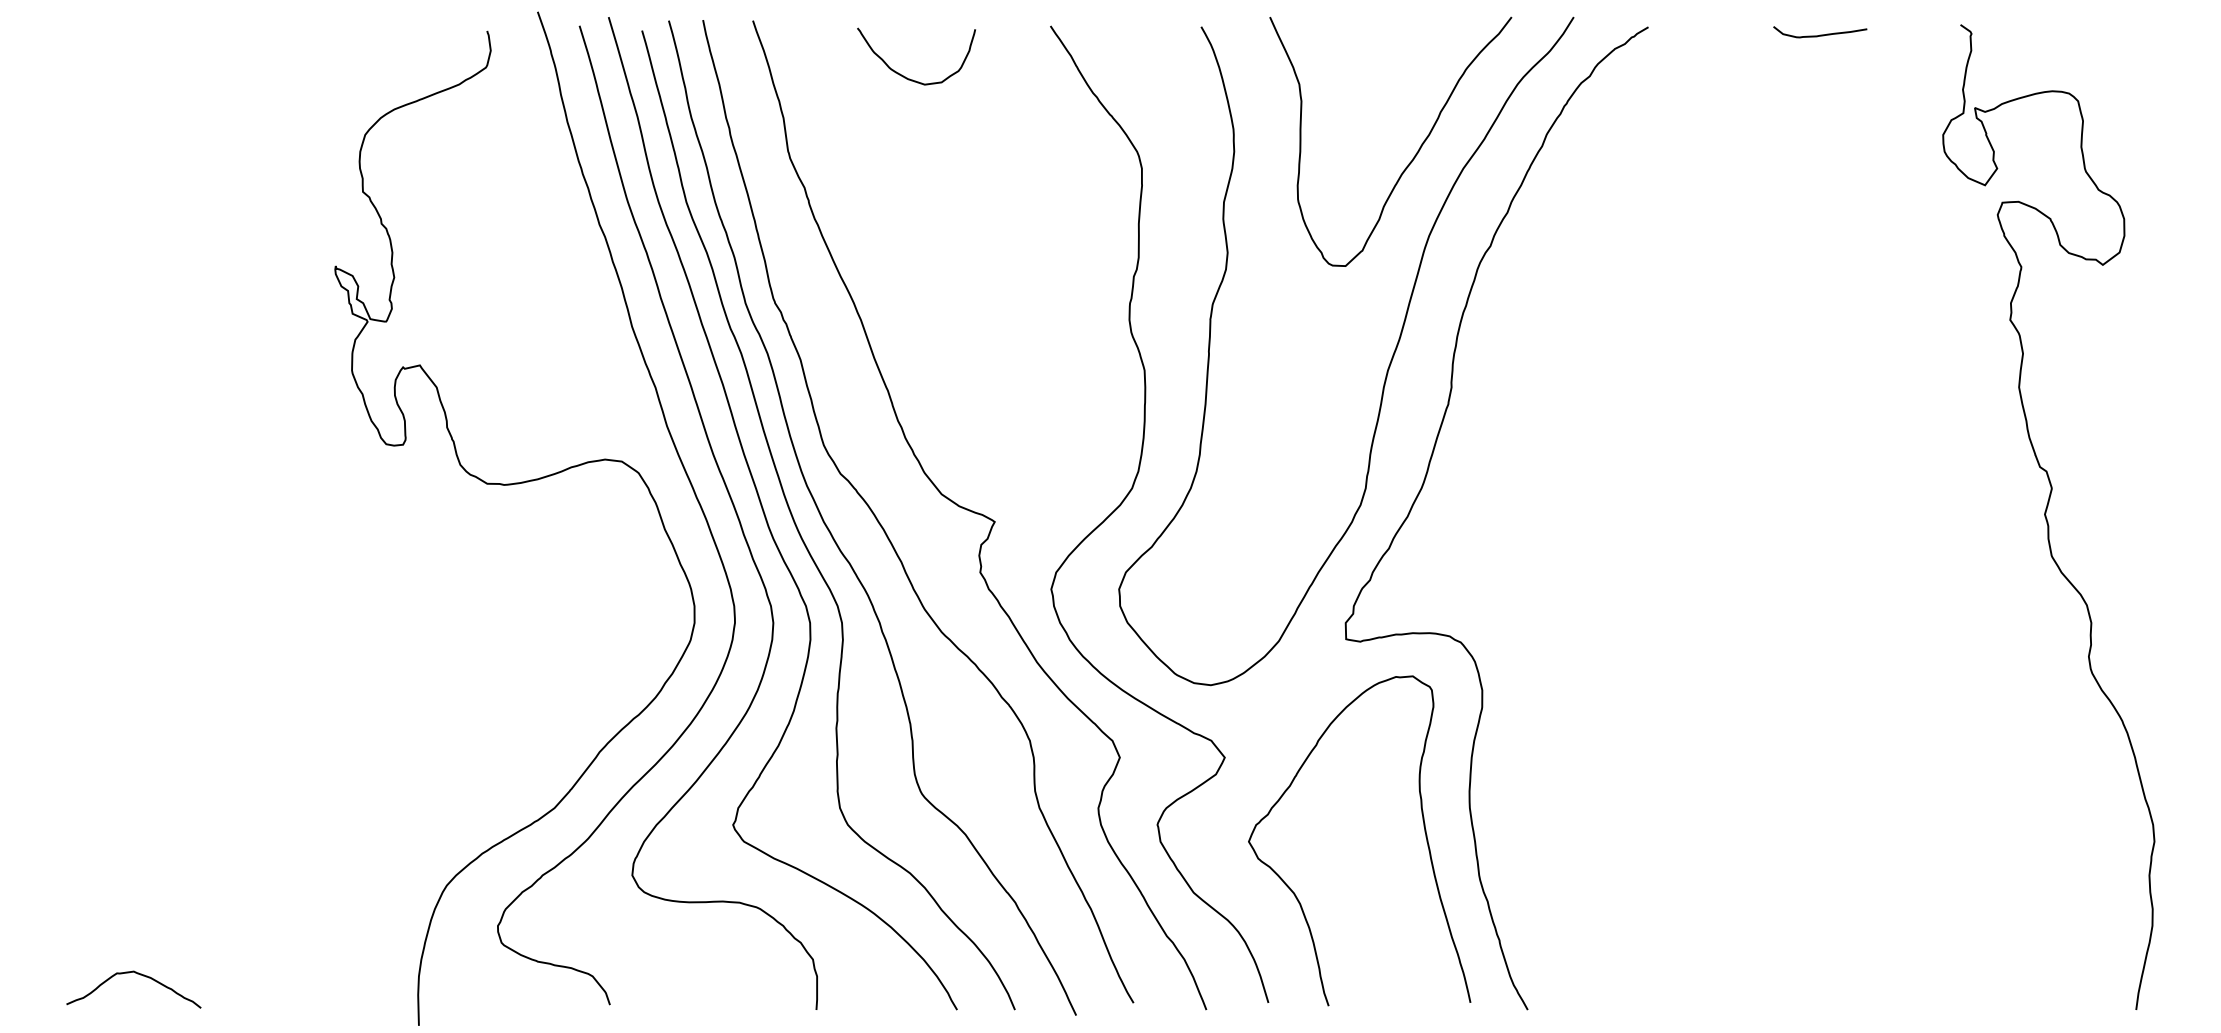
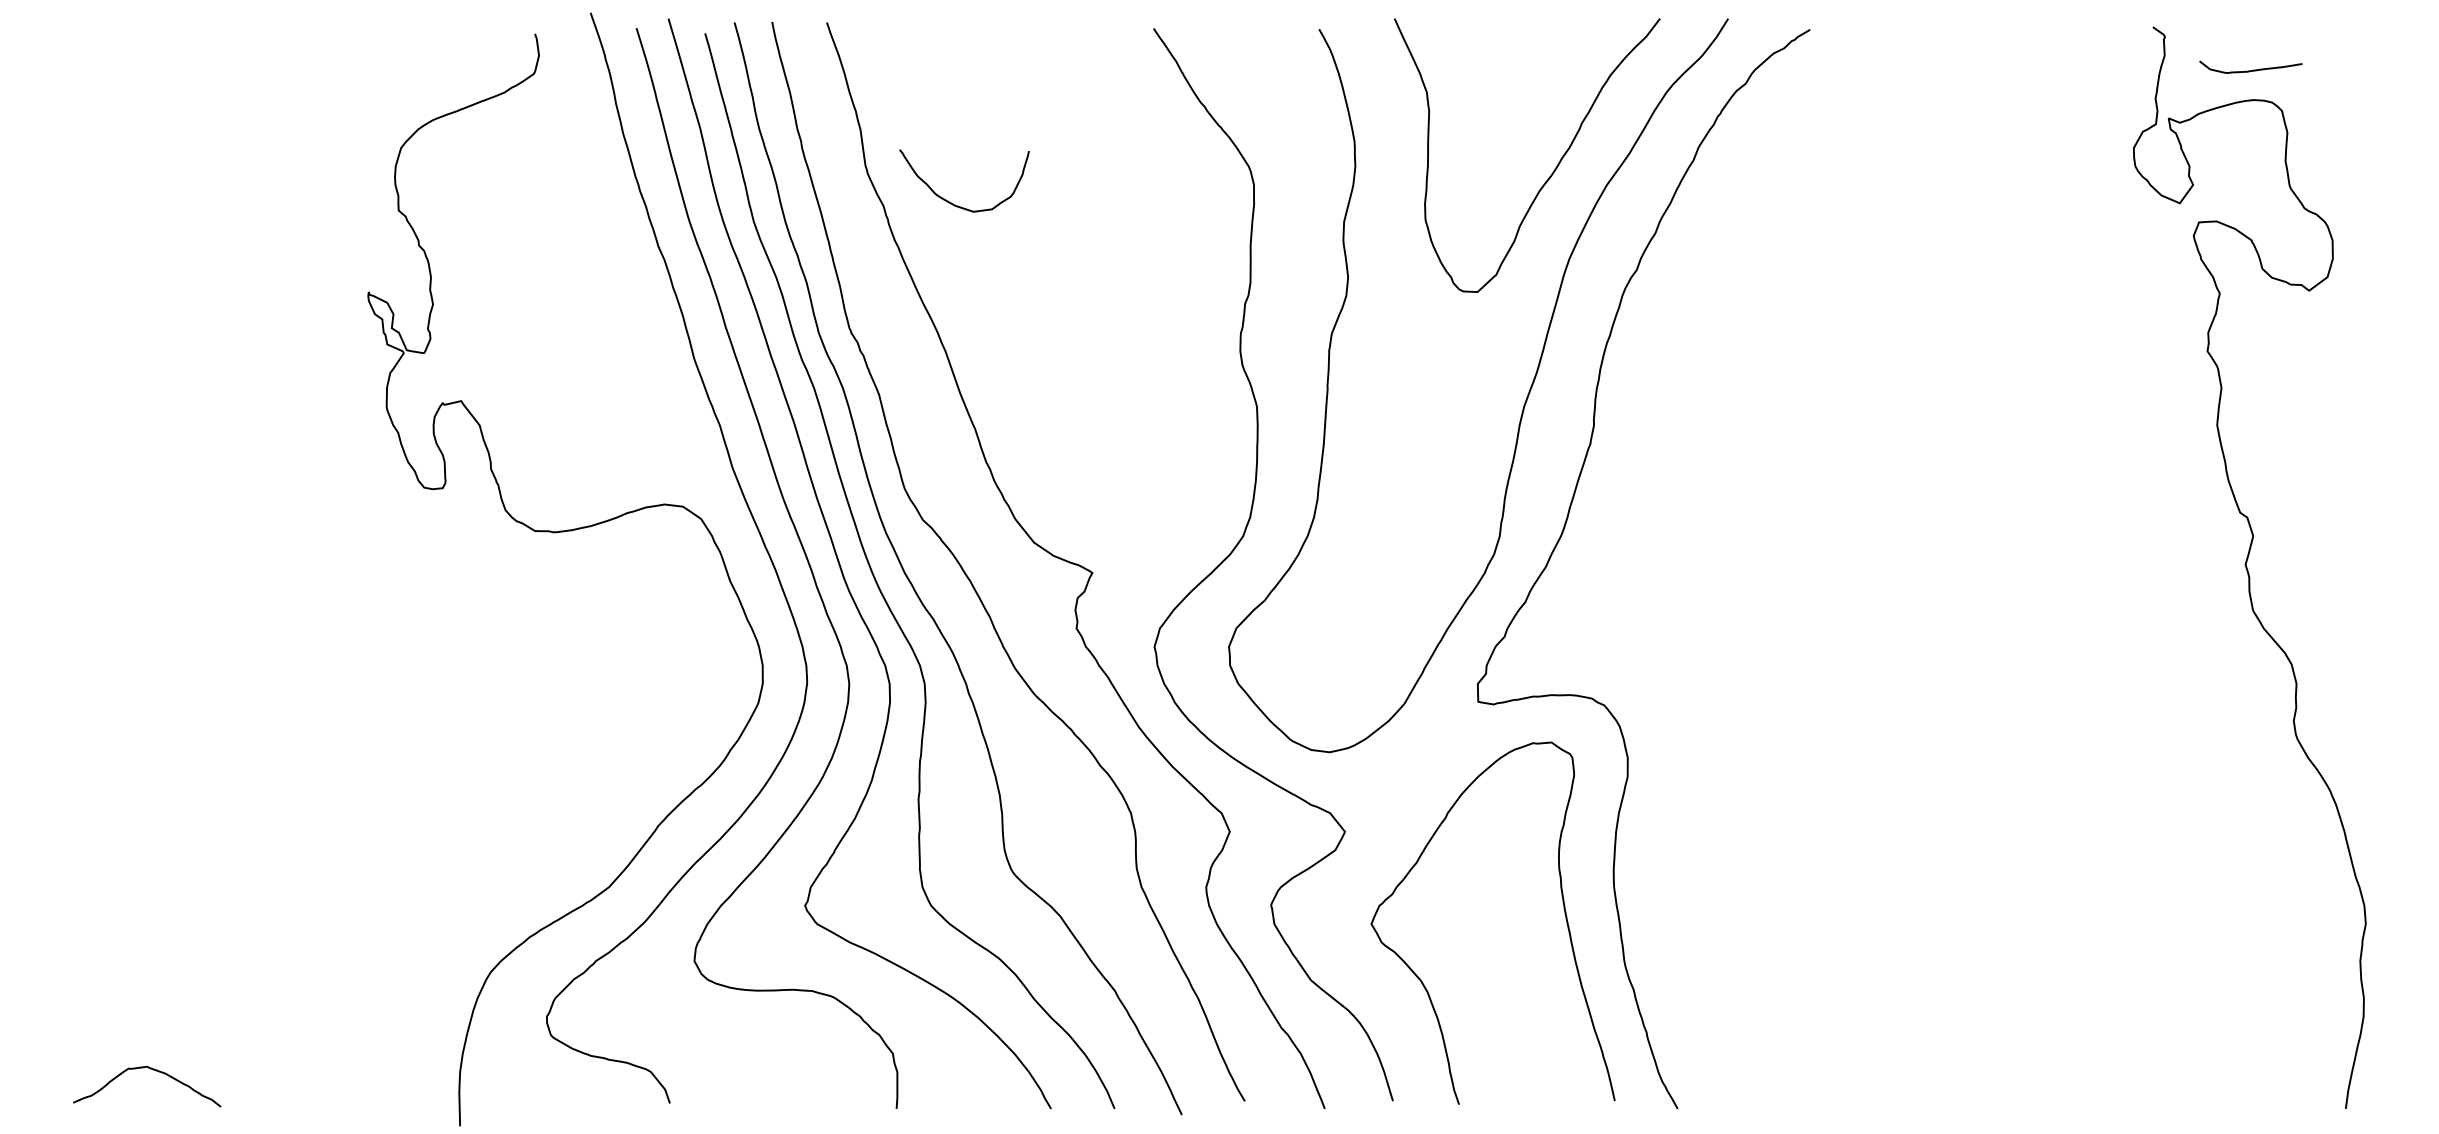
curve: (1819, 35) -> (2250, 70), moved
curve: (906, 77) -> (953, 203), moved

